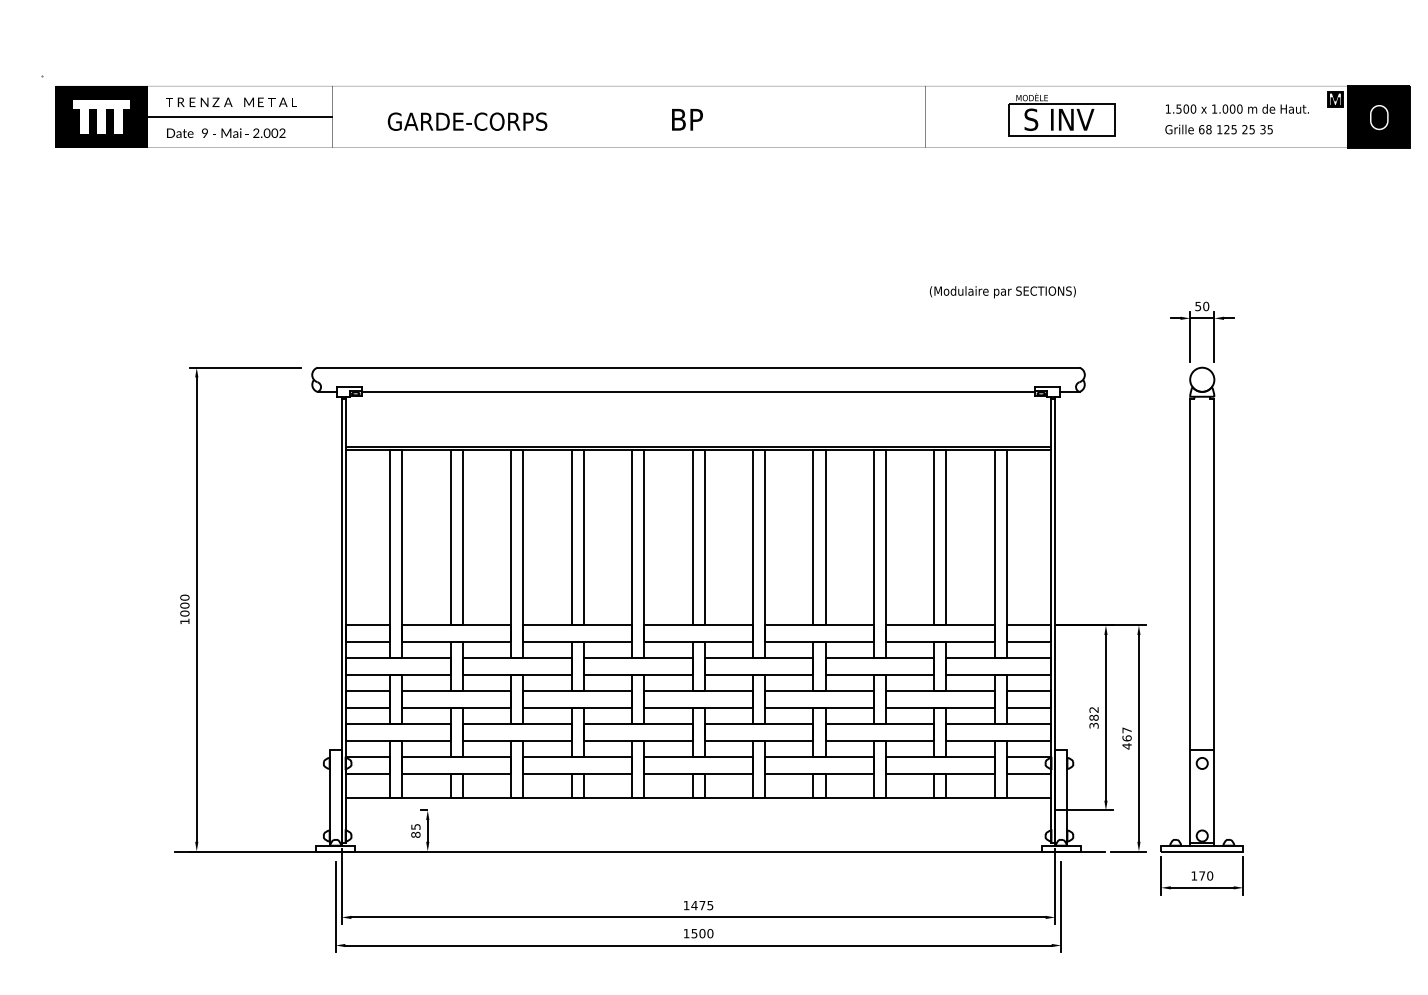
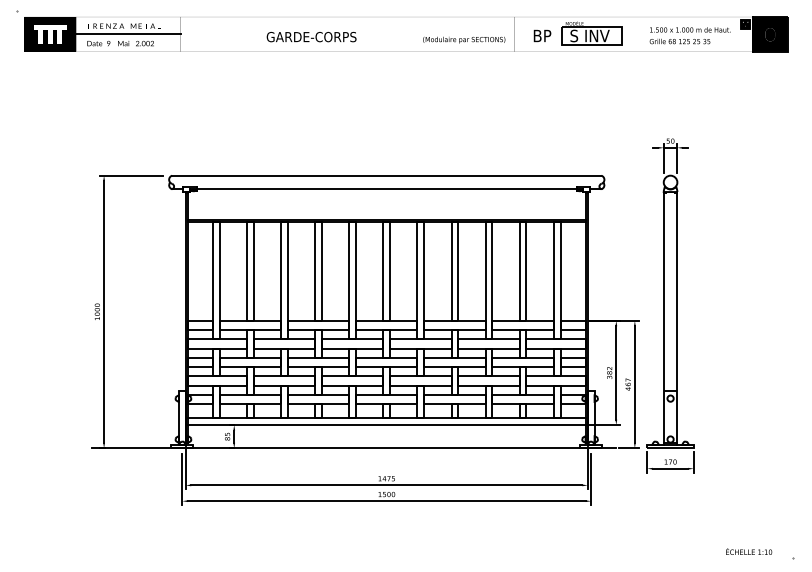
text: (687, 118) -> (542, 35), moved
text: (467, 122) -> (311, 37), moved
text: (1003, 291) -> (464, 39), moved
line: (698, 811) -> (386, 425), added

